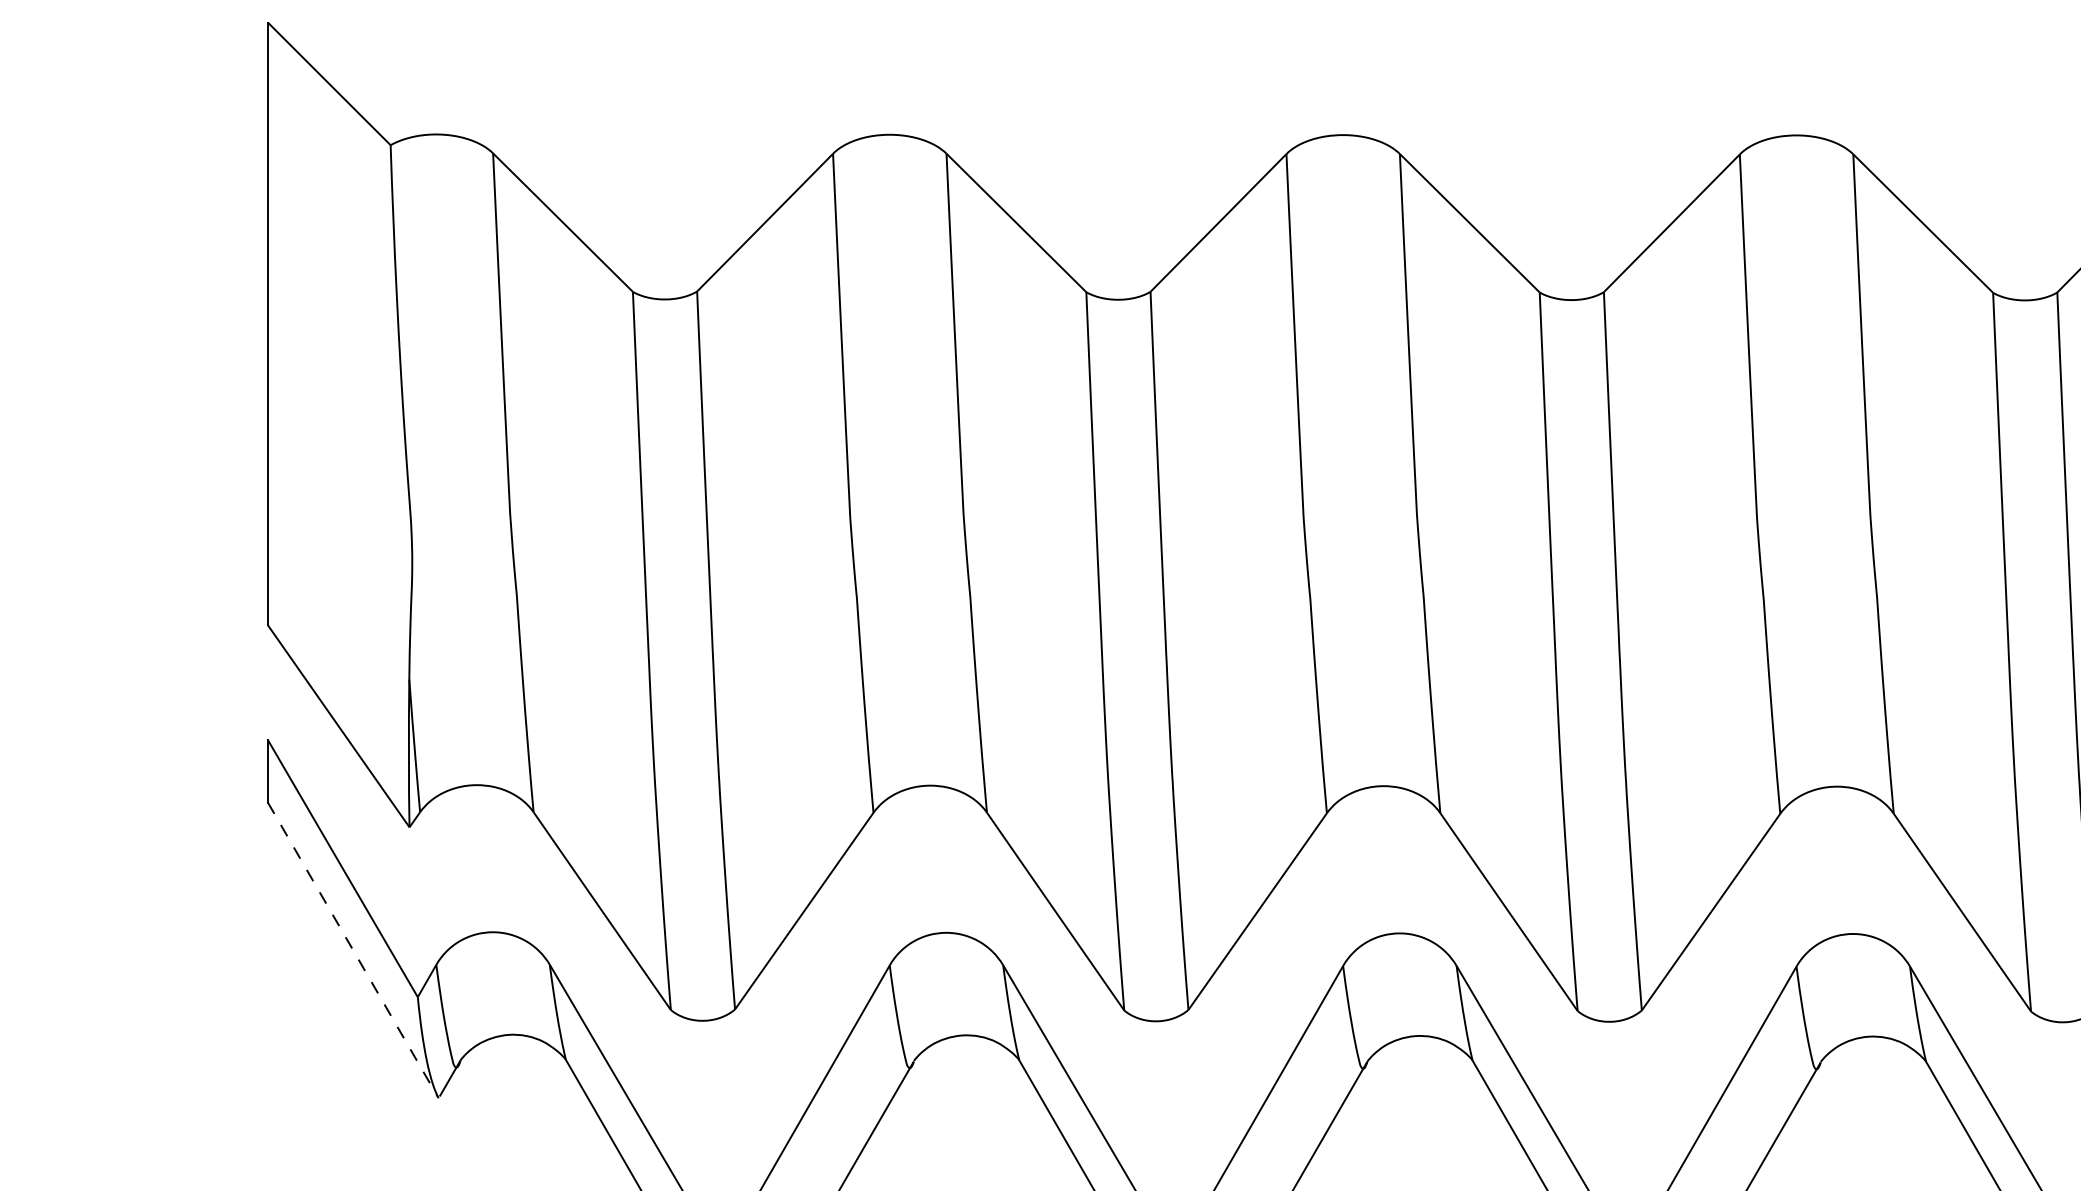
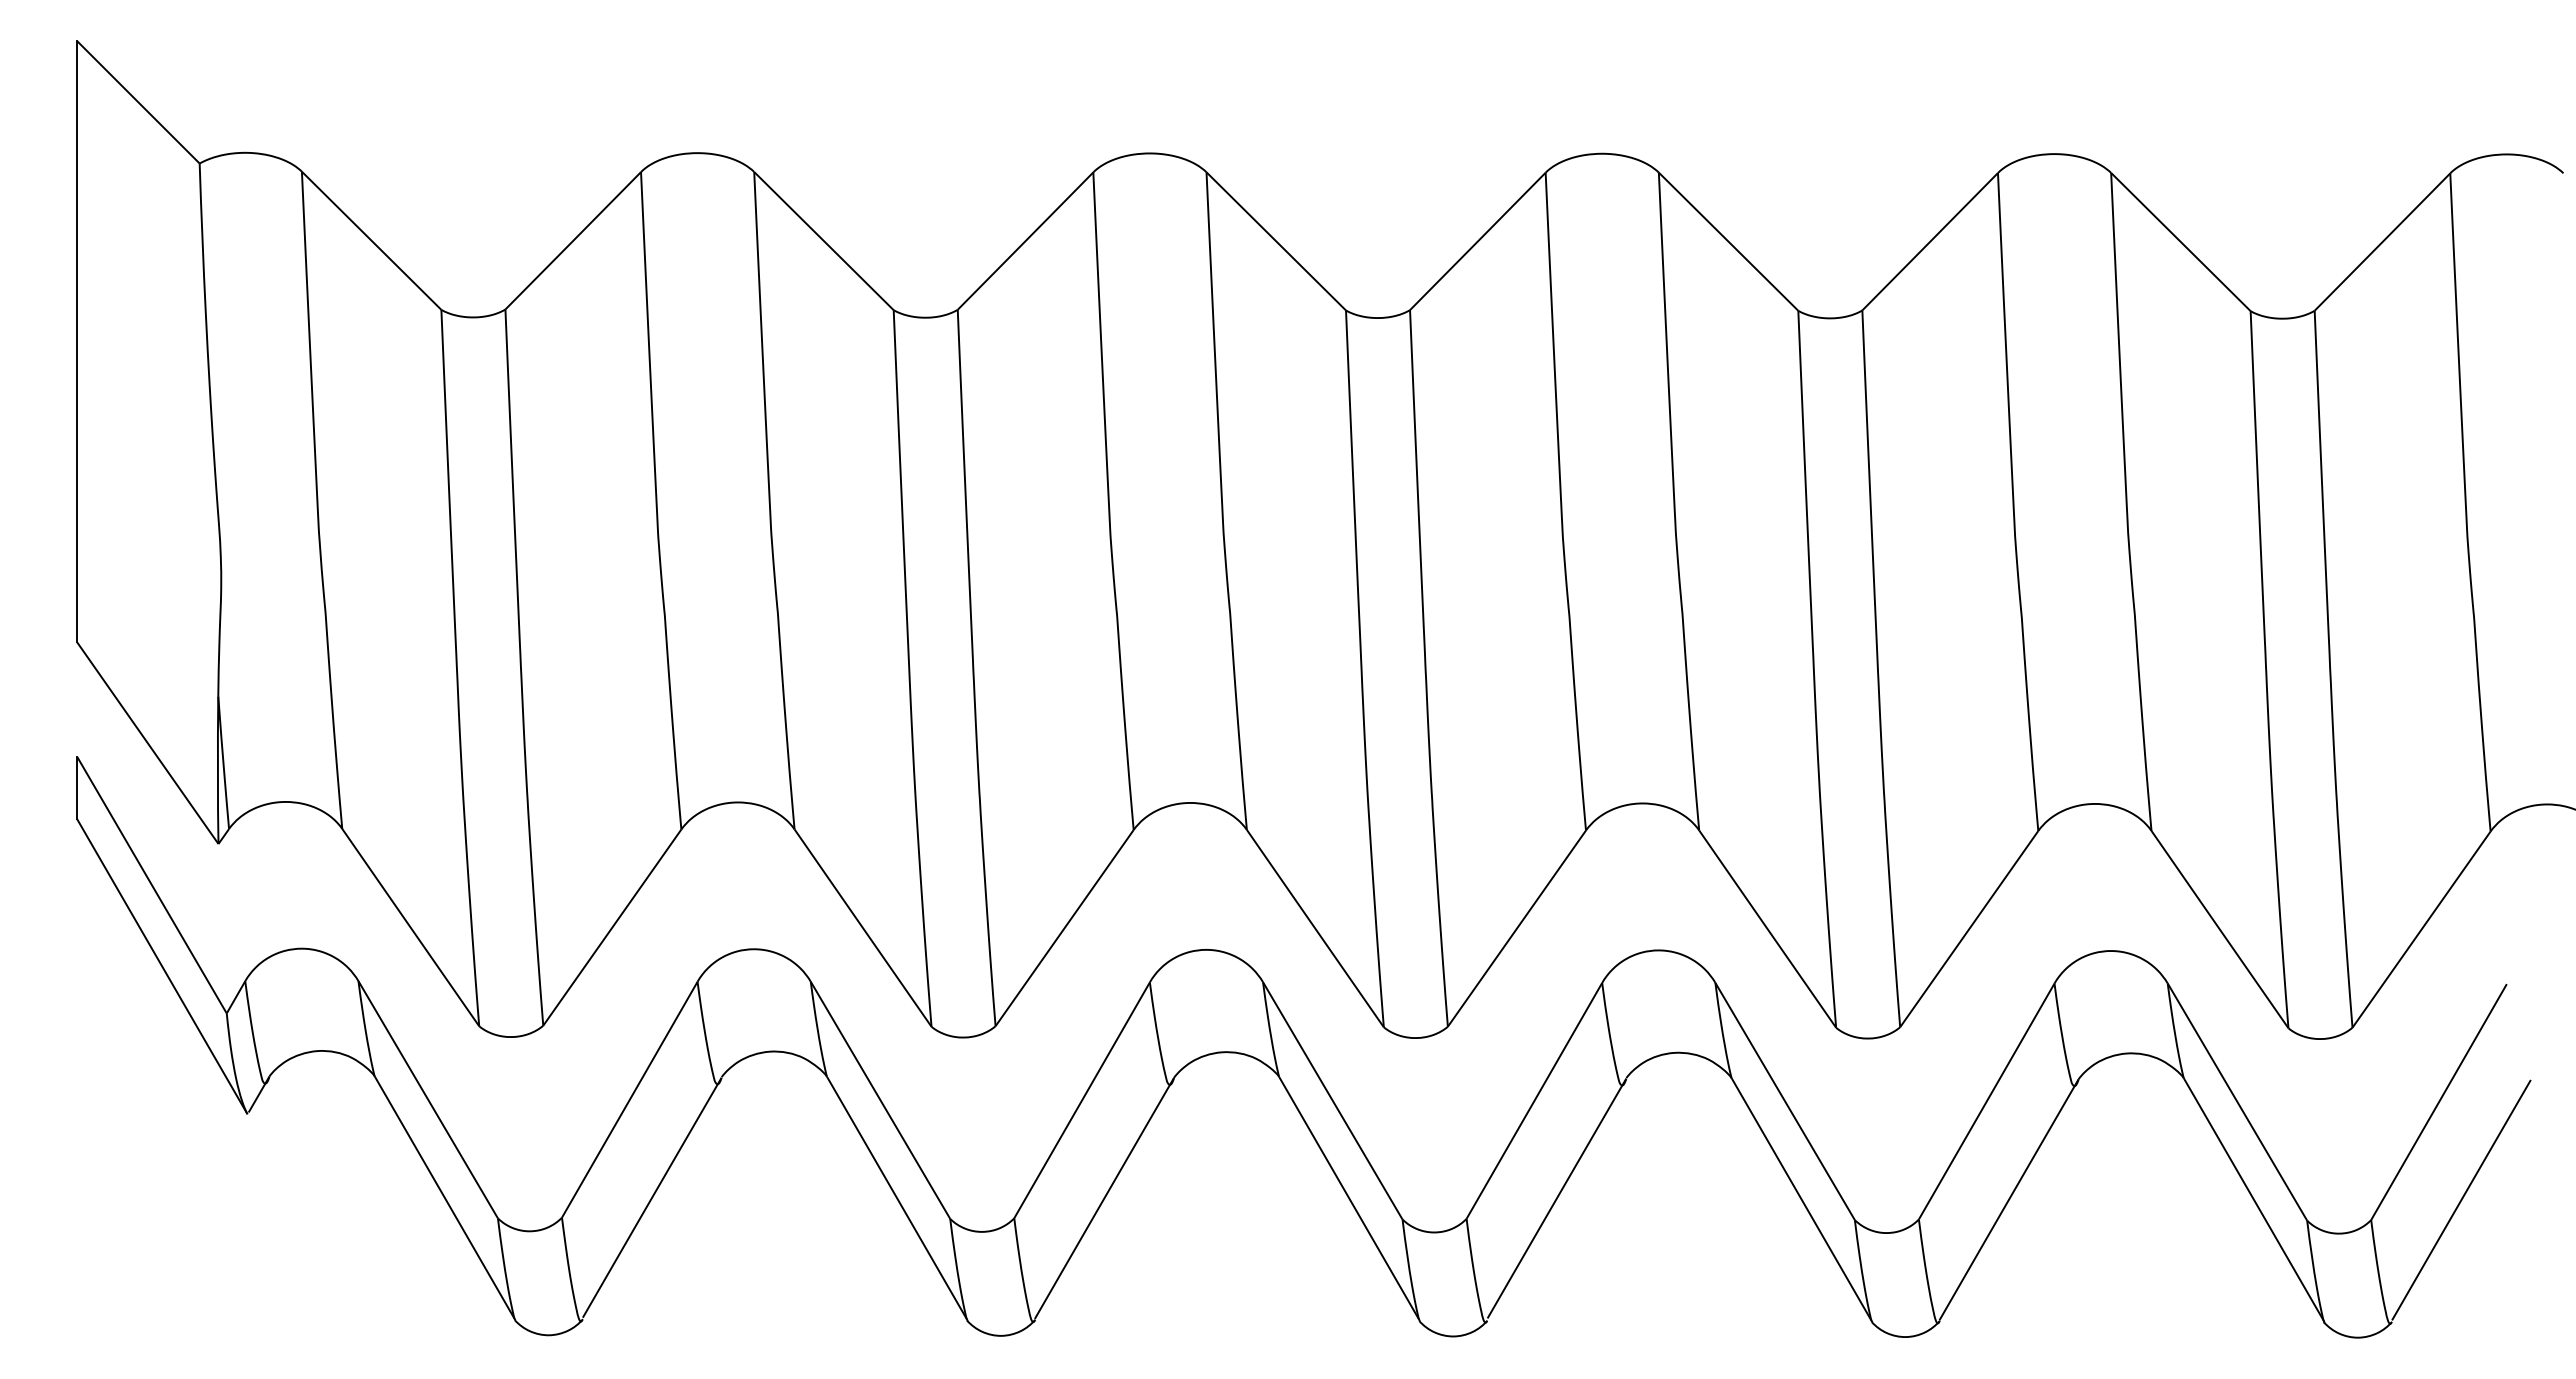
line: (353, 950) -> (162, 966), dashed -> solid

